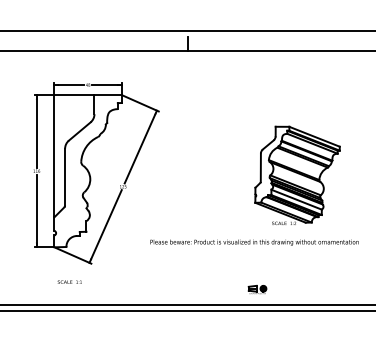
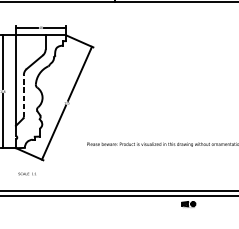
part: (297, 174) -> (196, 94), removed
line: (65, 176) -> (24, 95), solid -> dashed
part: (257, 289) -> (188, 204), moved

